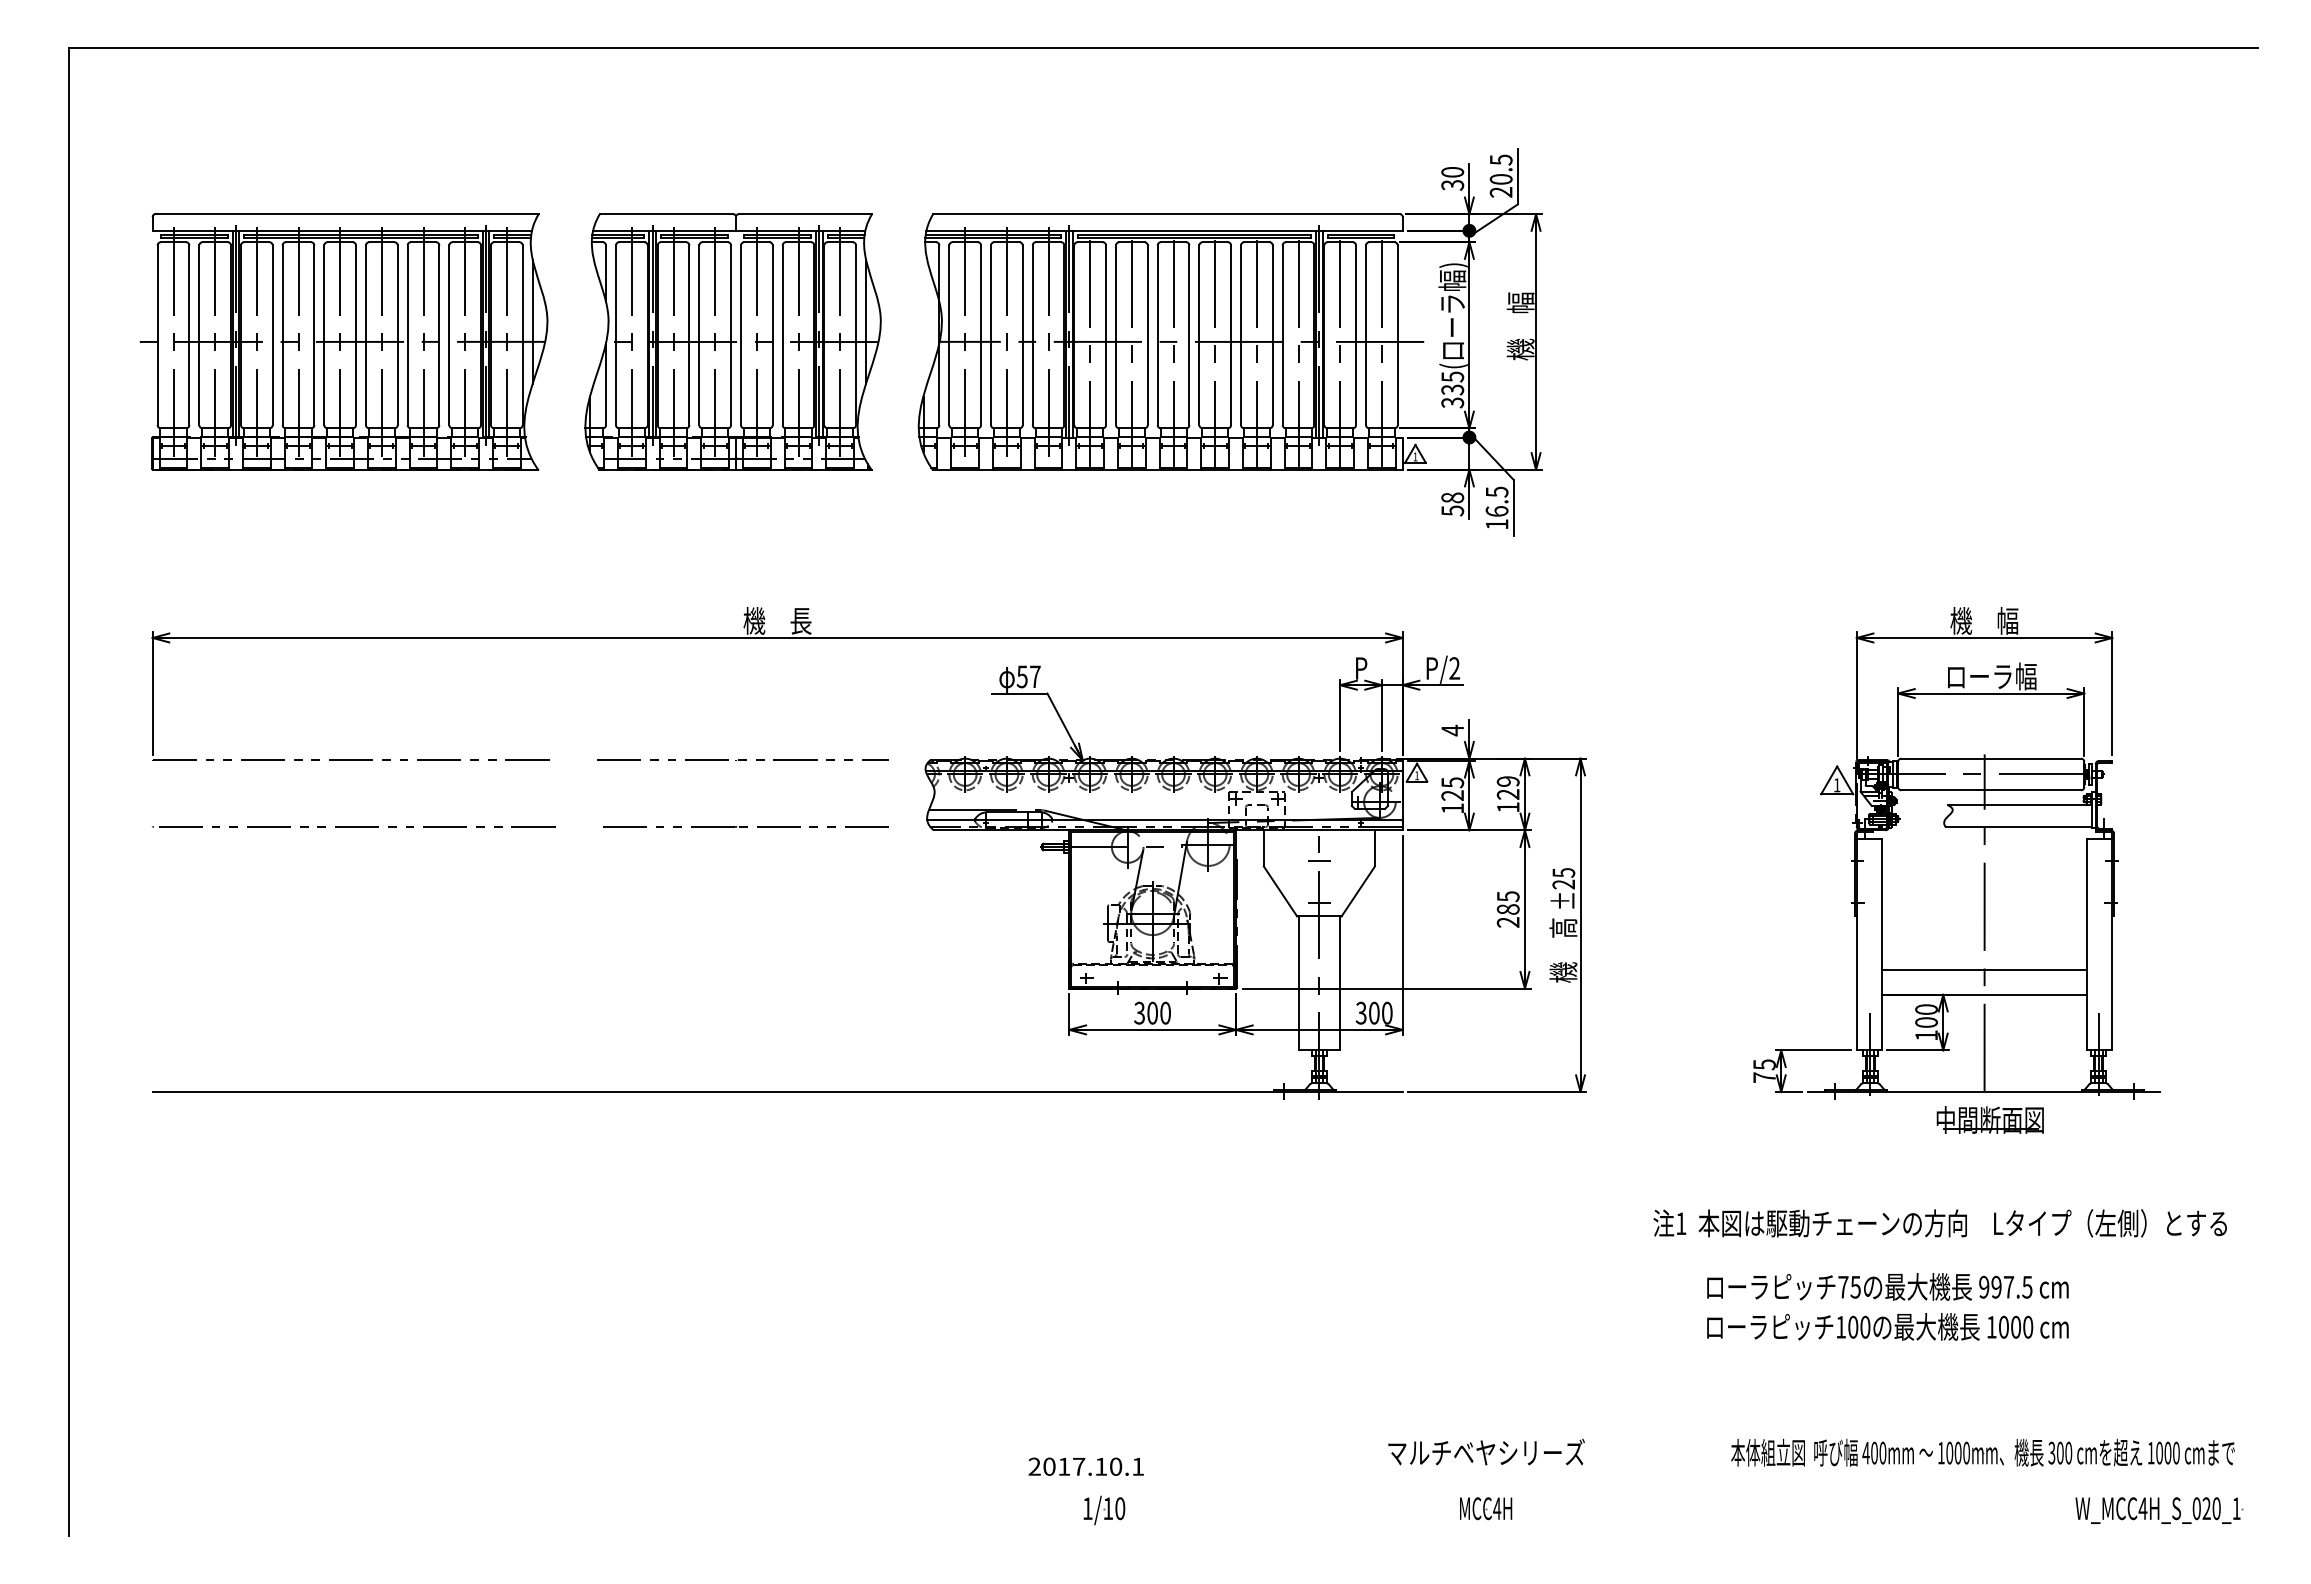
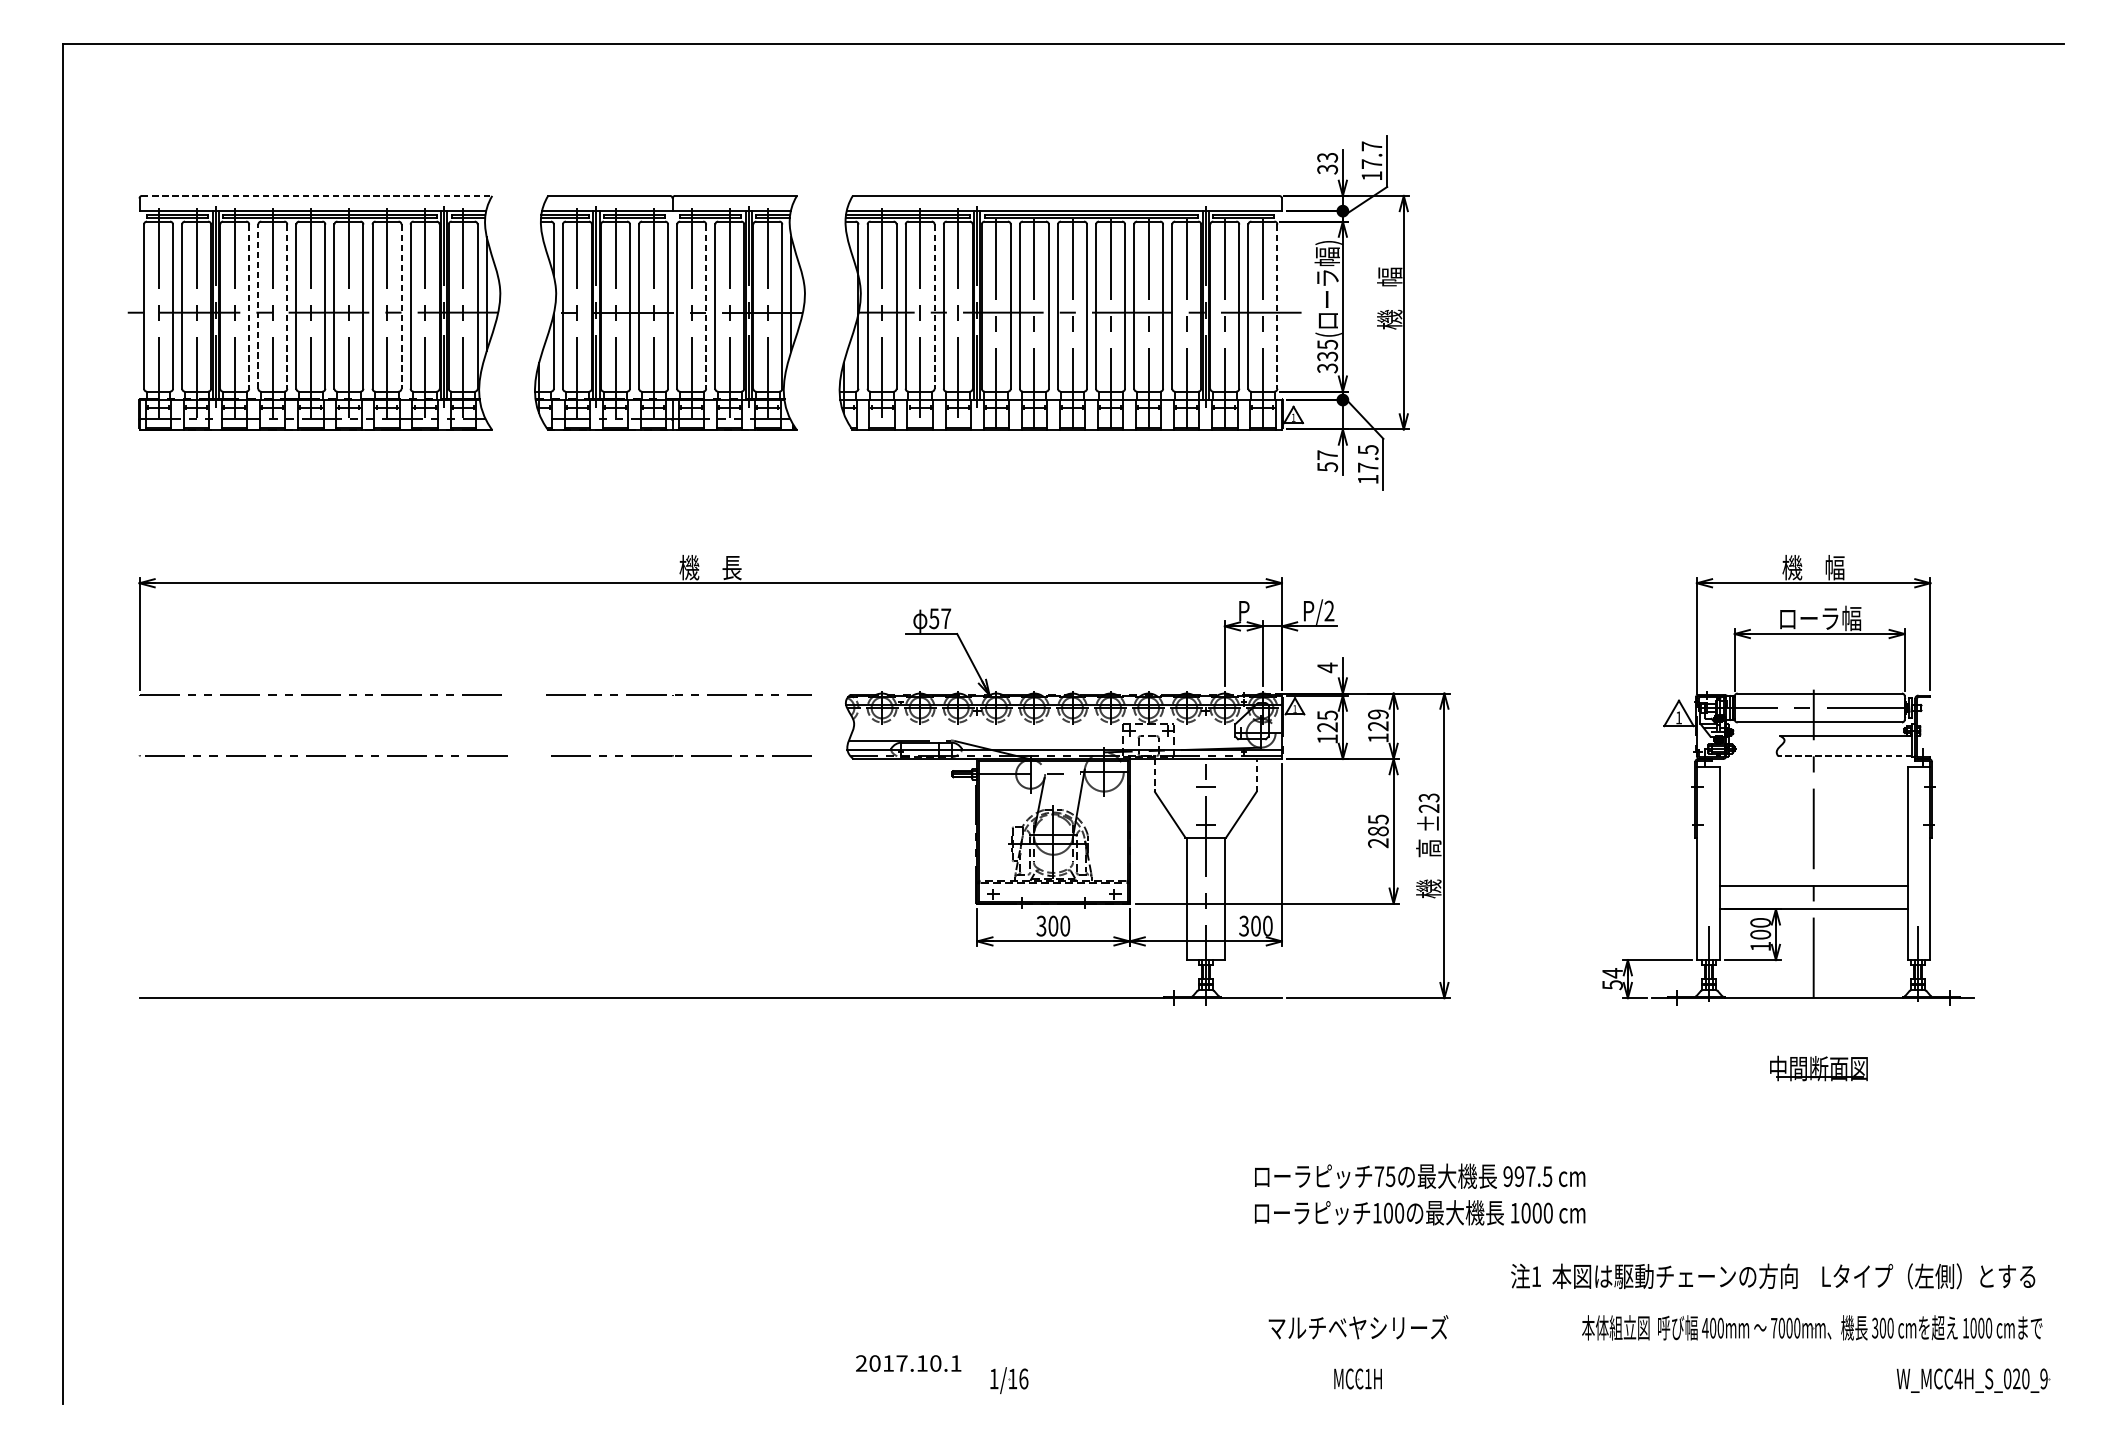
text: (1452, 172) -> (1327, 157), 30 -> 33
text: (1500, 175) -> (1371, 160), 20.5 -> 17.7
line: (347, 214) -> (317, 196), solid -> dashed
line: (272, 335) -> (249, 306), solid -> dashed
line: (282, 335) -> (258, 306), solid -> dashed
line: (314, 335) -> (287, 306), solid -> dashed
line: (439, 335) -> (401, 306), solid -> dashed
line: (772, 335) -> (705, 306), solid -> dashed
line: (1022, 335) -> (934, 306), solid -> dashed
line: (1397, 335) -> (1277, 306), solid -> dashed
text: (1452, 497) -> (1327, 454), 58 -> 57
text: (1496, 511) -> (1367, 467), 16.5 -> 17.5
line: (2018, 827) -> (1844, 756), solid -> dashed
line: (1374, 847) -> (1256, 774), solid -> dashed
line: (1263, 848) -> (1154, 775), solid -> dashed
text: (1563, 872) -> (1428, 797), ±25 -> ±23
text: (1764, 1071) -> (1612, 979), 75 -> 54
part: (1989, 1119) -> (1818, 1068), moved
text: (1939, 1223) -> (1772, 1276), moved
text: (1887, 1306) -> (1419, 1194), moved
text: (1941, 1453) -> (1774, 1328), 1000mm -> 7000mm
text: (1085, 1466) -> (907, 1363), moved
text: (1120, 1508) -> (1024, 1378), 1/10 -> 1/16
text: (1497, 1508) -> (1368, 1378), MCC4H -> MCC1H
text: (2236, 1508) -> (2043, 1378), W_MCC4H_S_020_1 -> W_MCC4H_S_020_9

